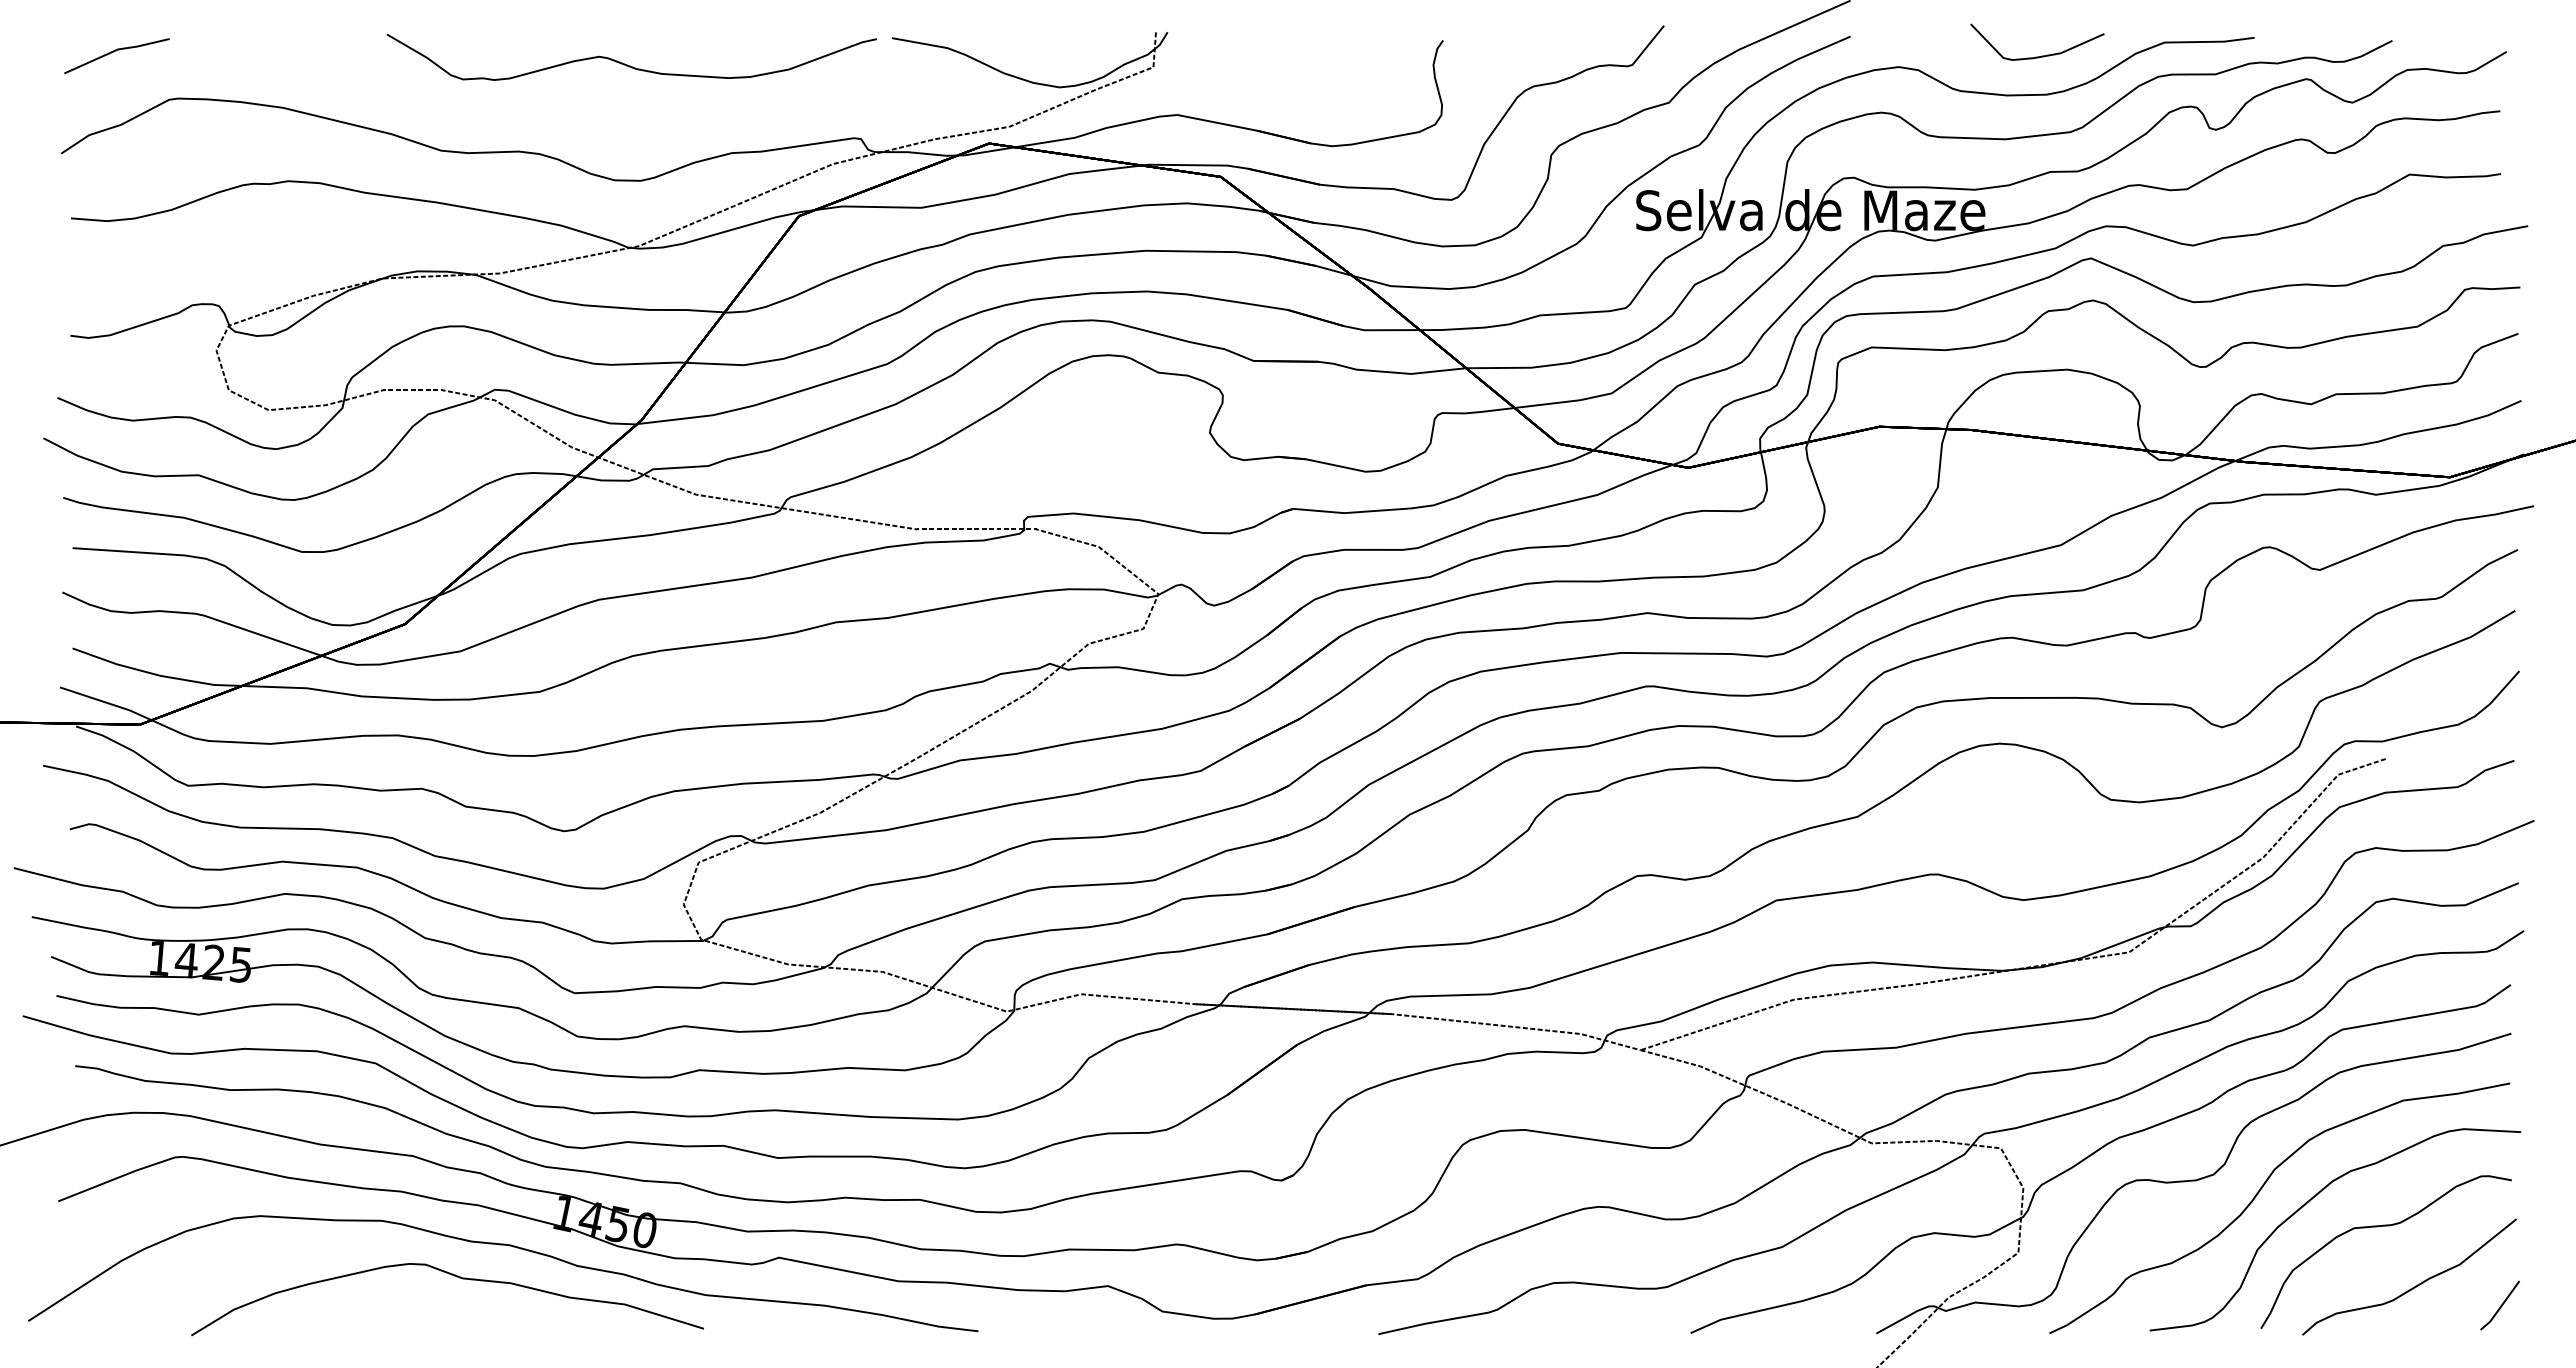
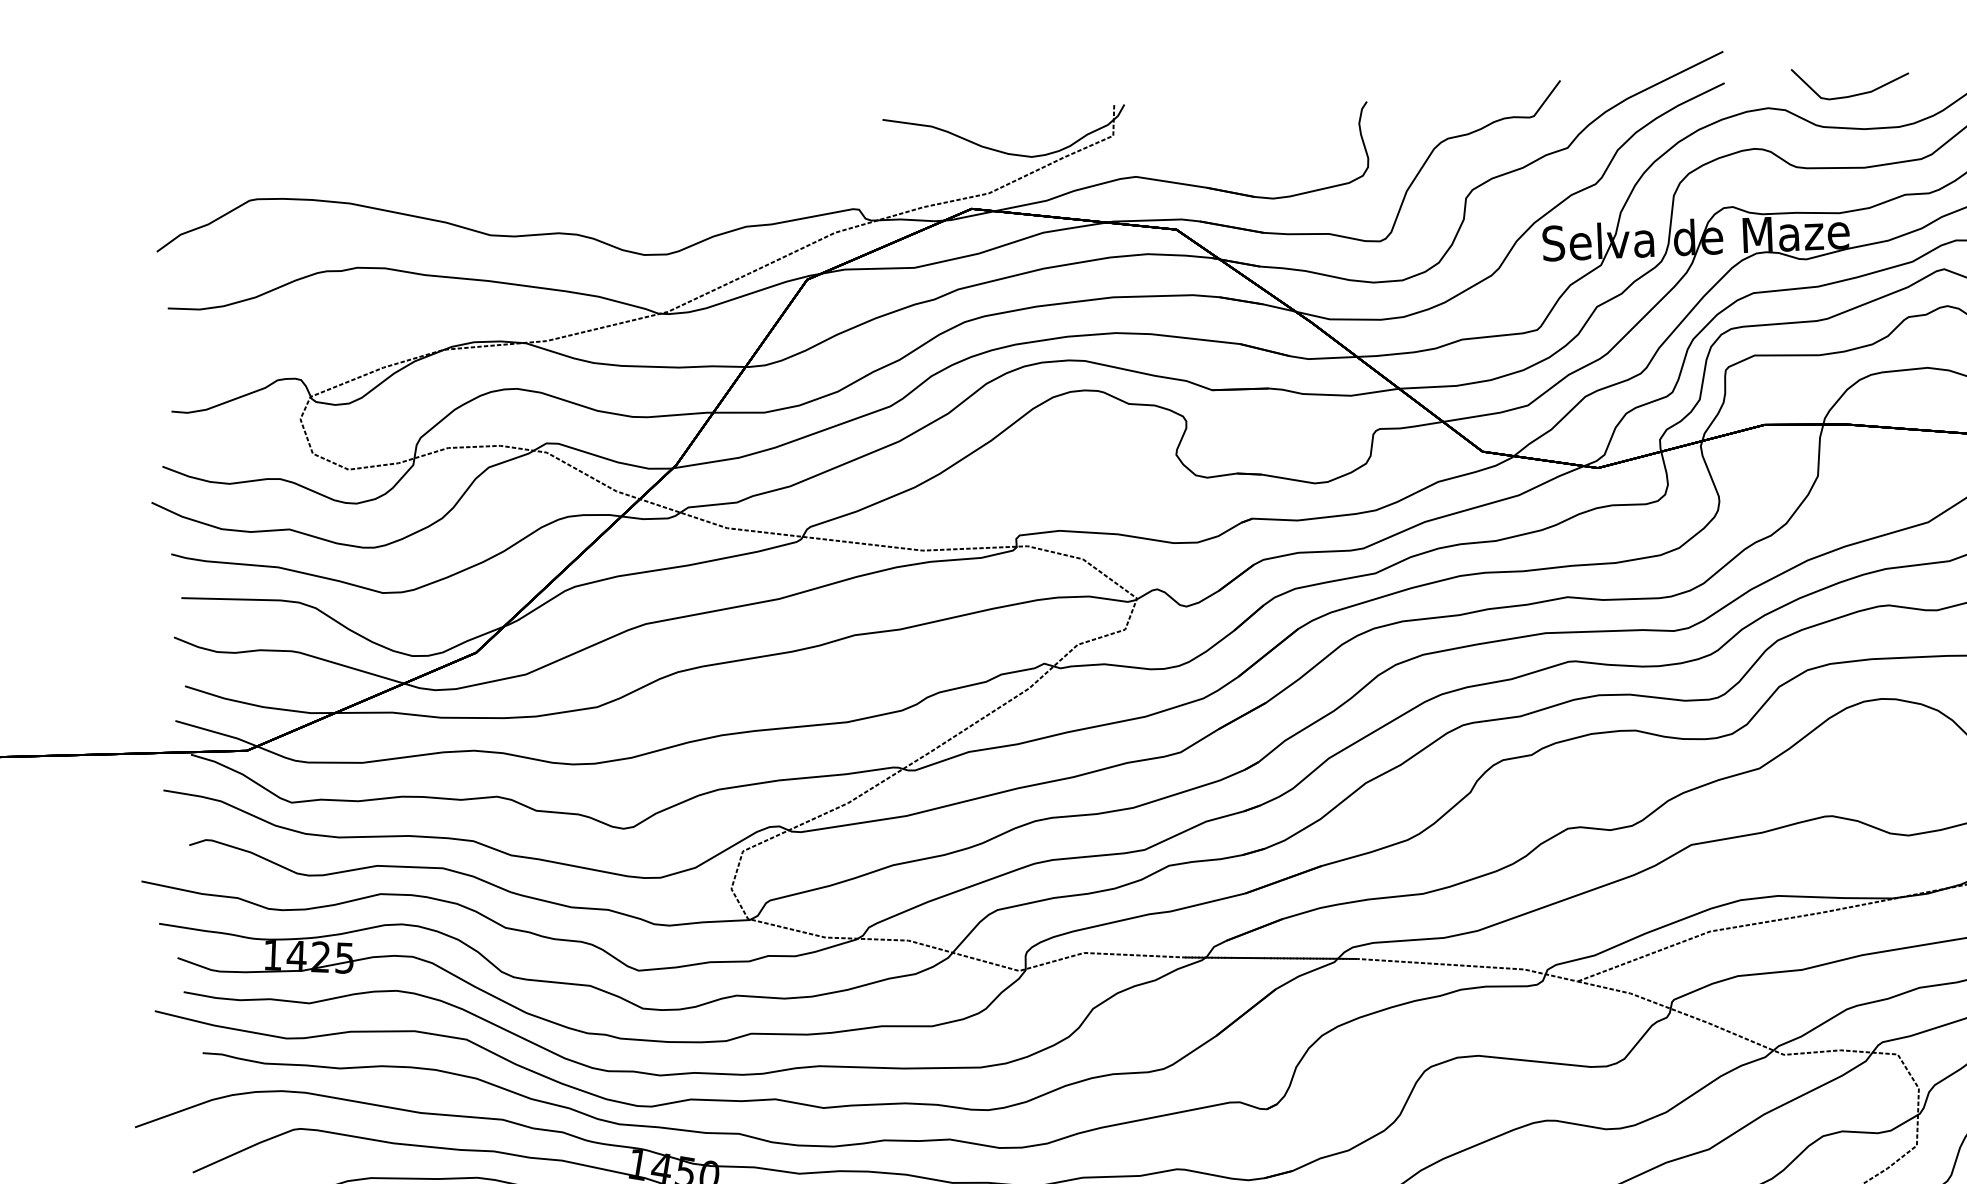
line: (114, 52) -> (199, 161), removed
curve: (2041, 55) -> (1854, 94), moved
curve: (627, 64) -> (651, 152), removed

